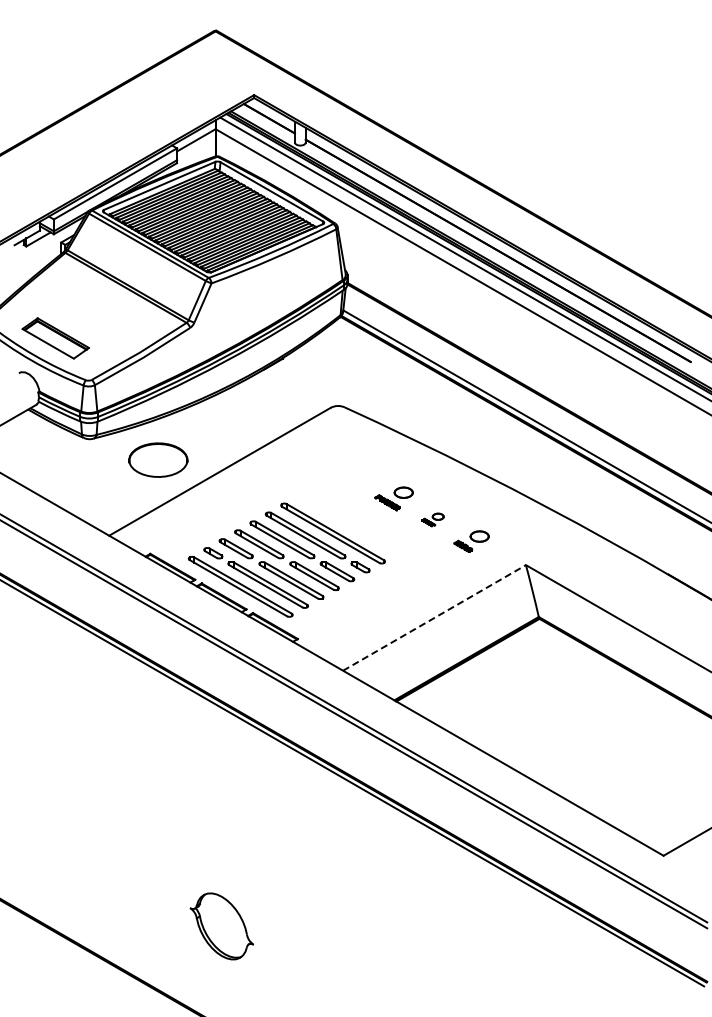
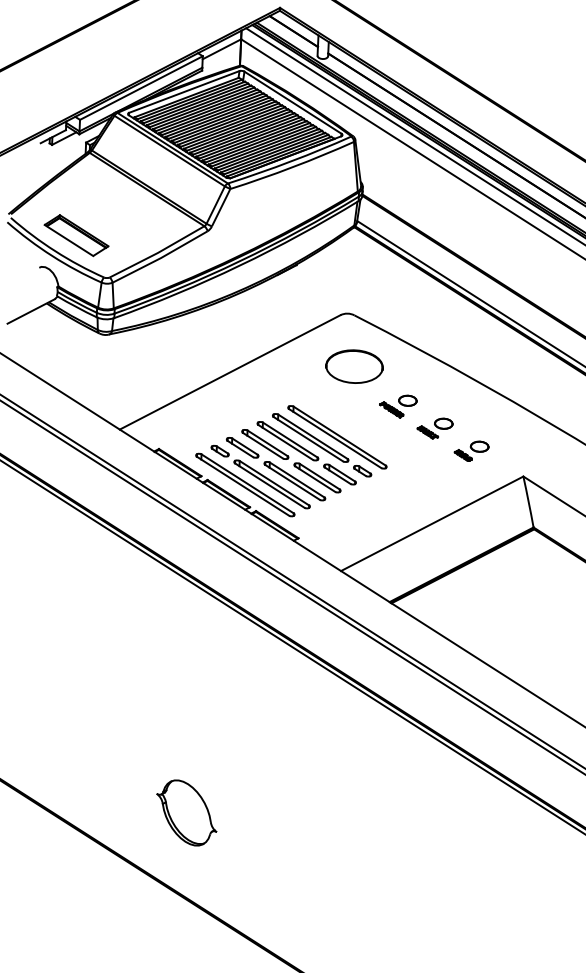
part: (158, 459) -> (354, 366), moved
part: (432, 519) -> (434, 428), size x1.67
line: (434, 617) -> (432, 523), dashed -> solid
part: (221, 926) -> (186, 813), moved

